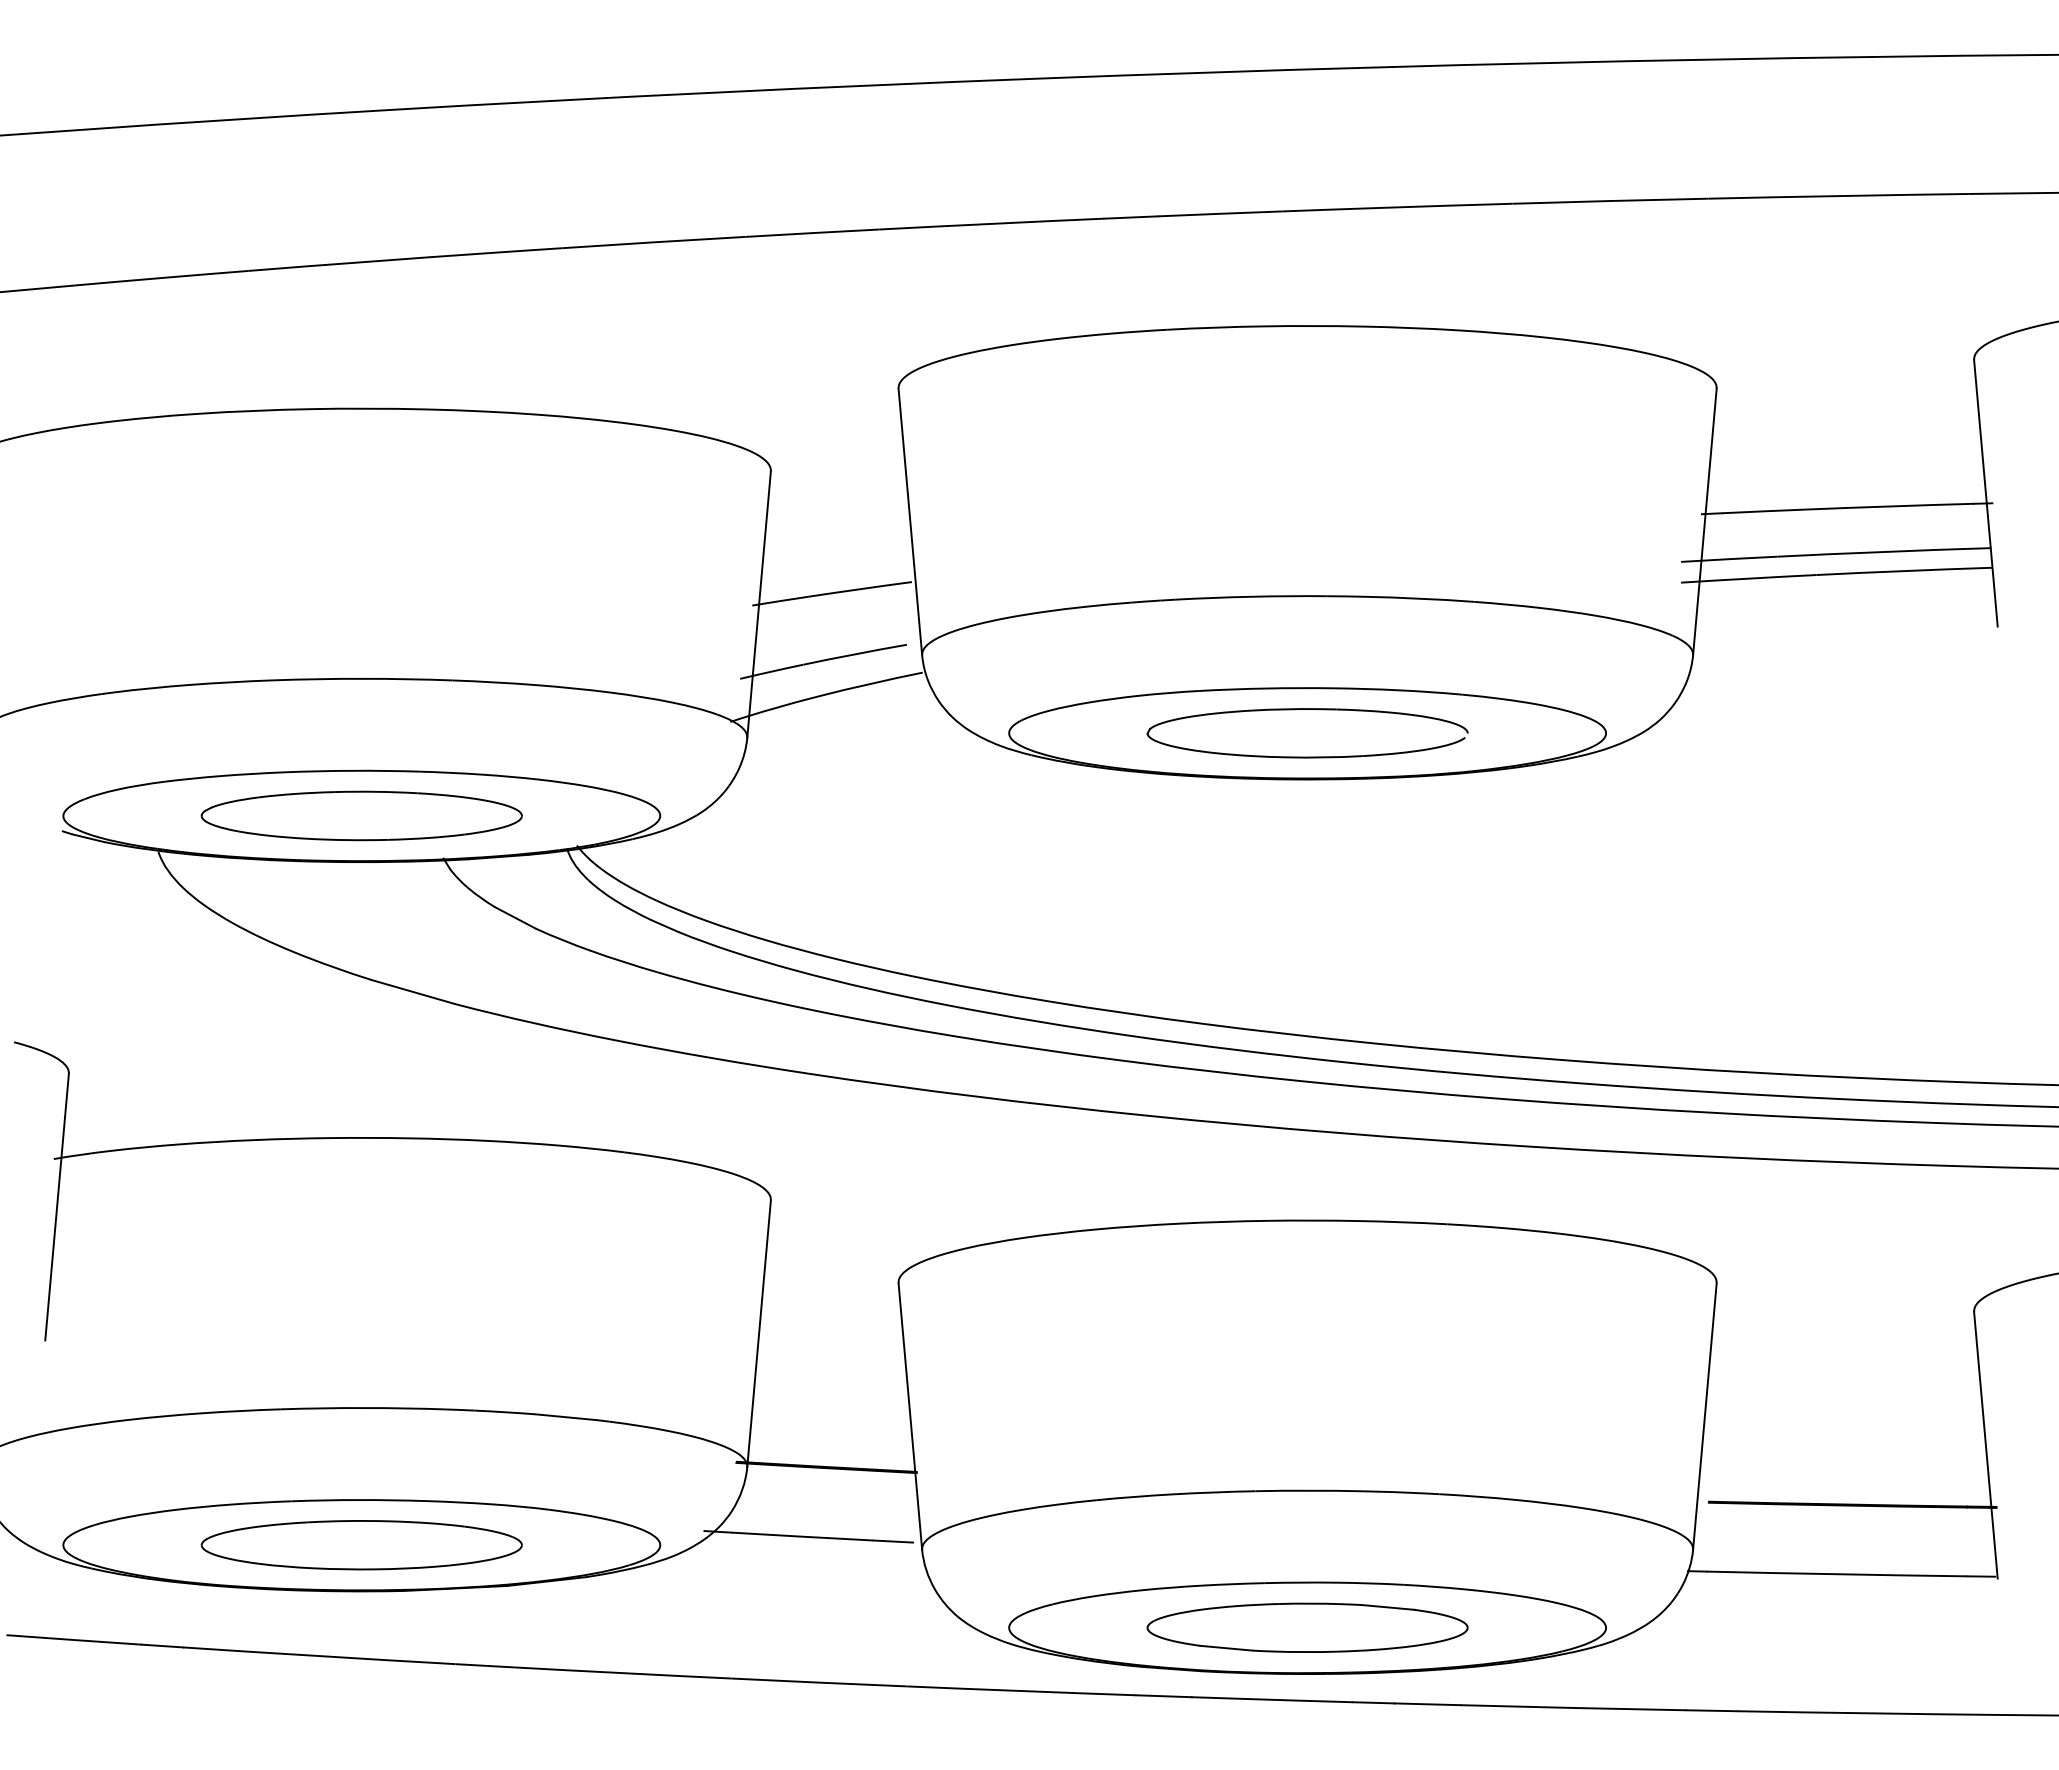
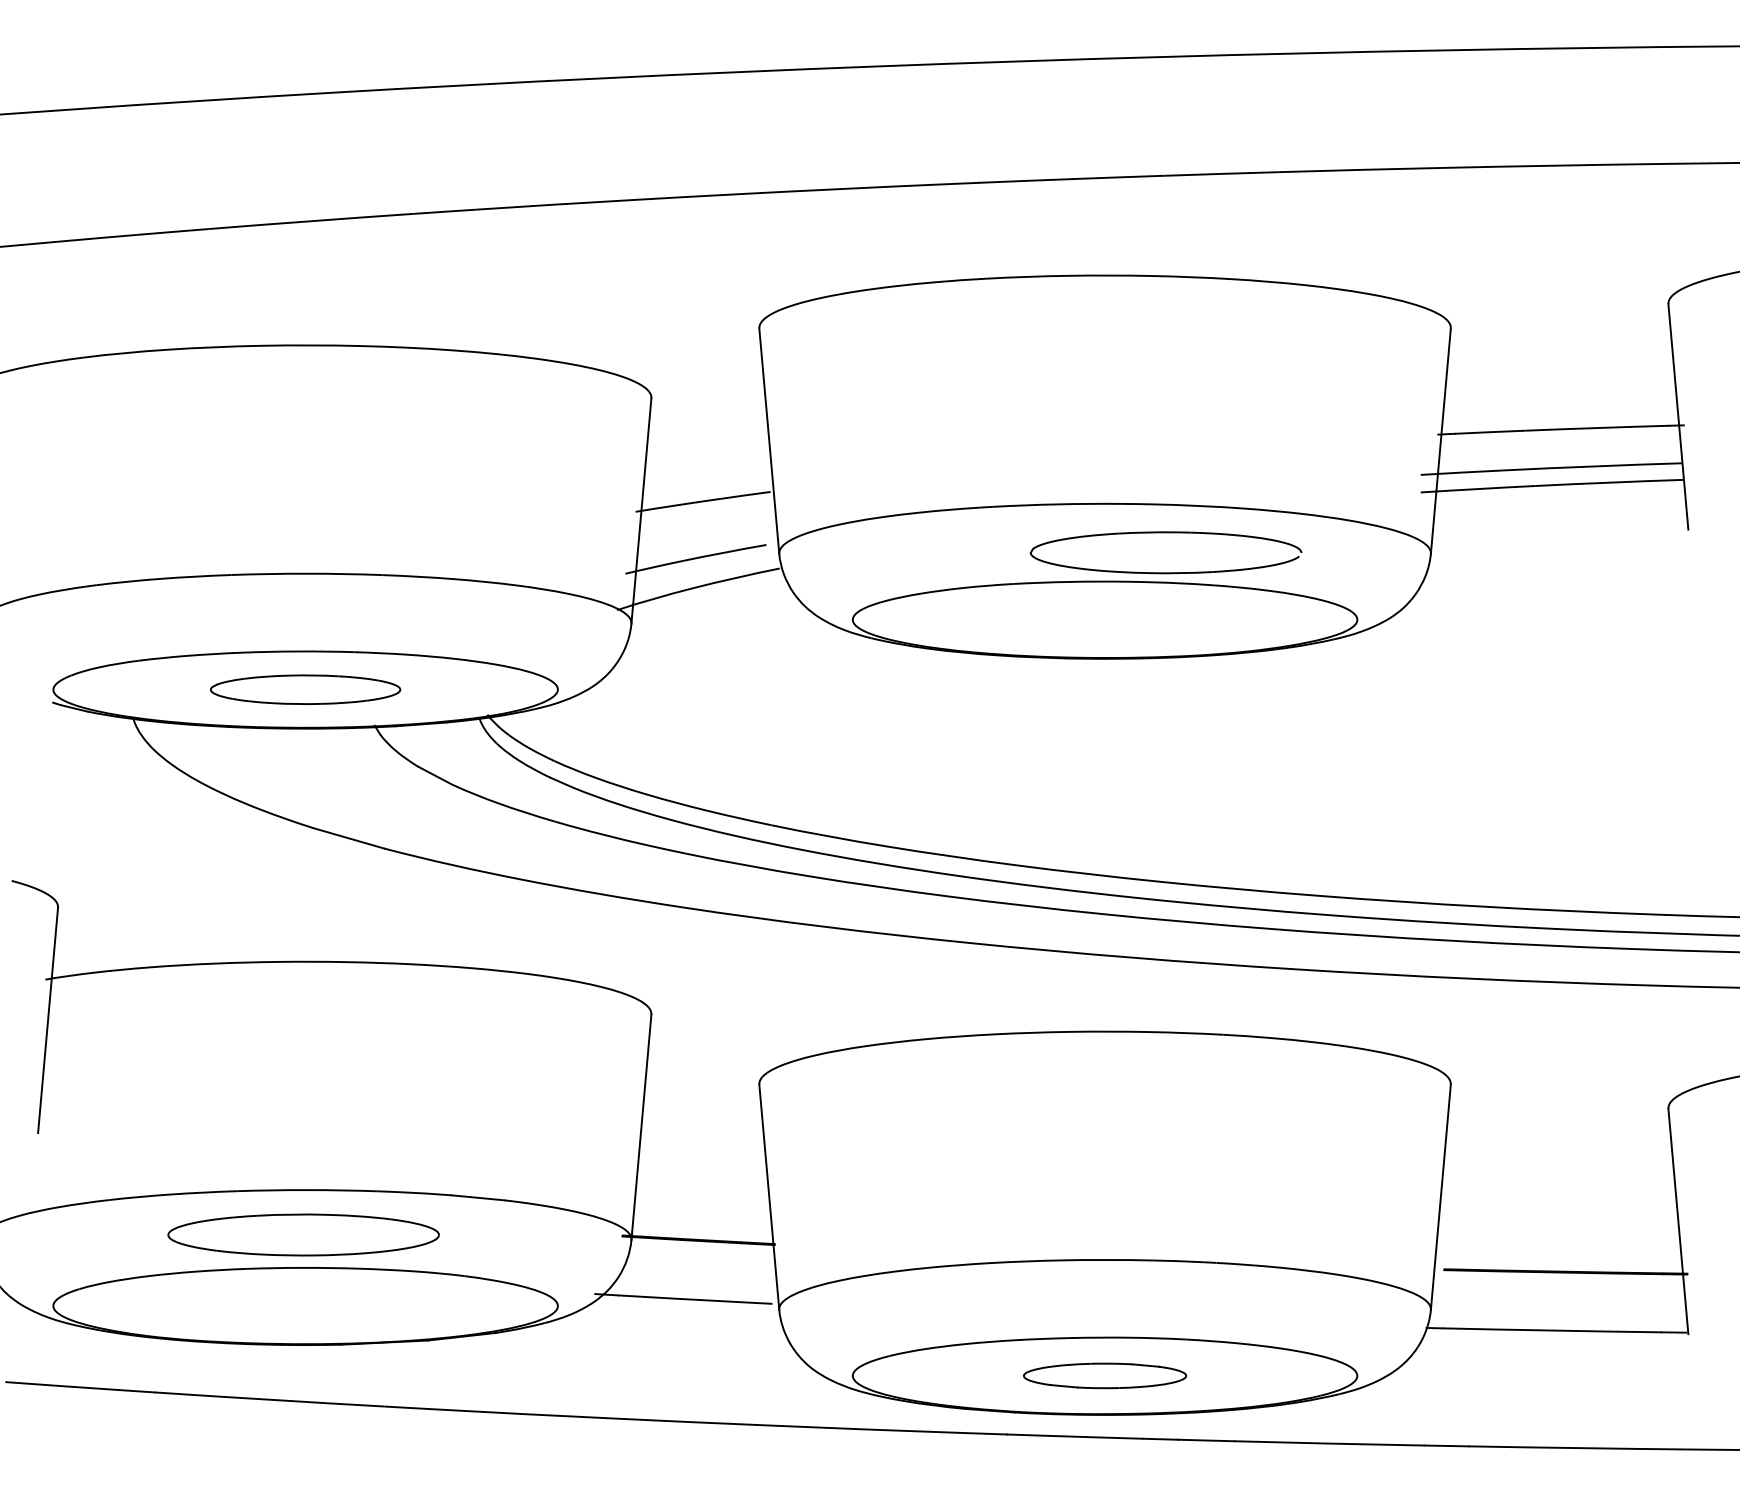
part: (1306, 710) -> (1165, 533), moved
part: (361, 815) -> (305, 689), size x0.7
part: (361, 1544) -> (303, 1234), moved
part: (1306, 1627) -> (1104, 1375), size x0.6

